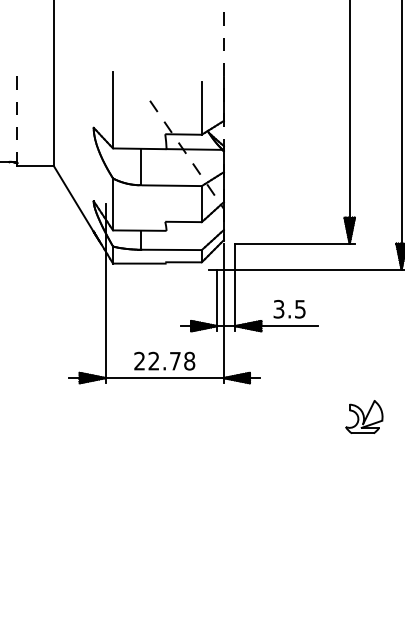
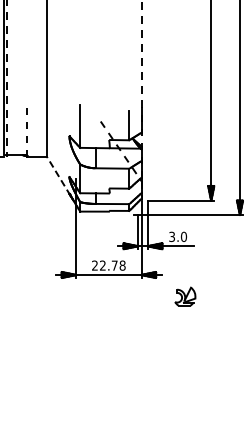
line: (73, 200) -> (58, 176), solid -> dashed
text: (299, 308) -> (183, 236), 3.5 -> 3.0
part: (364, 416) -> (185, 296), moved

